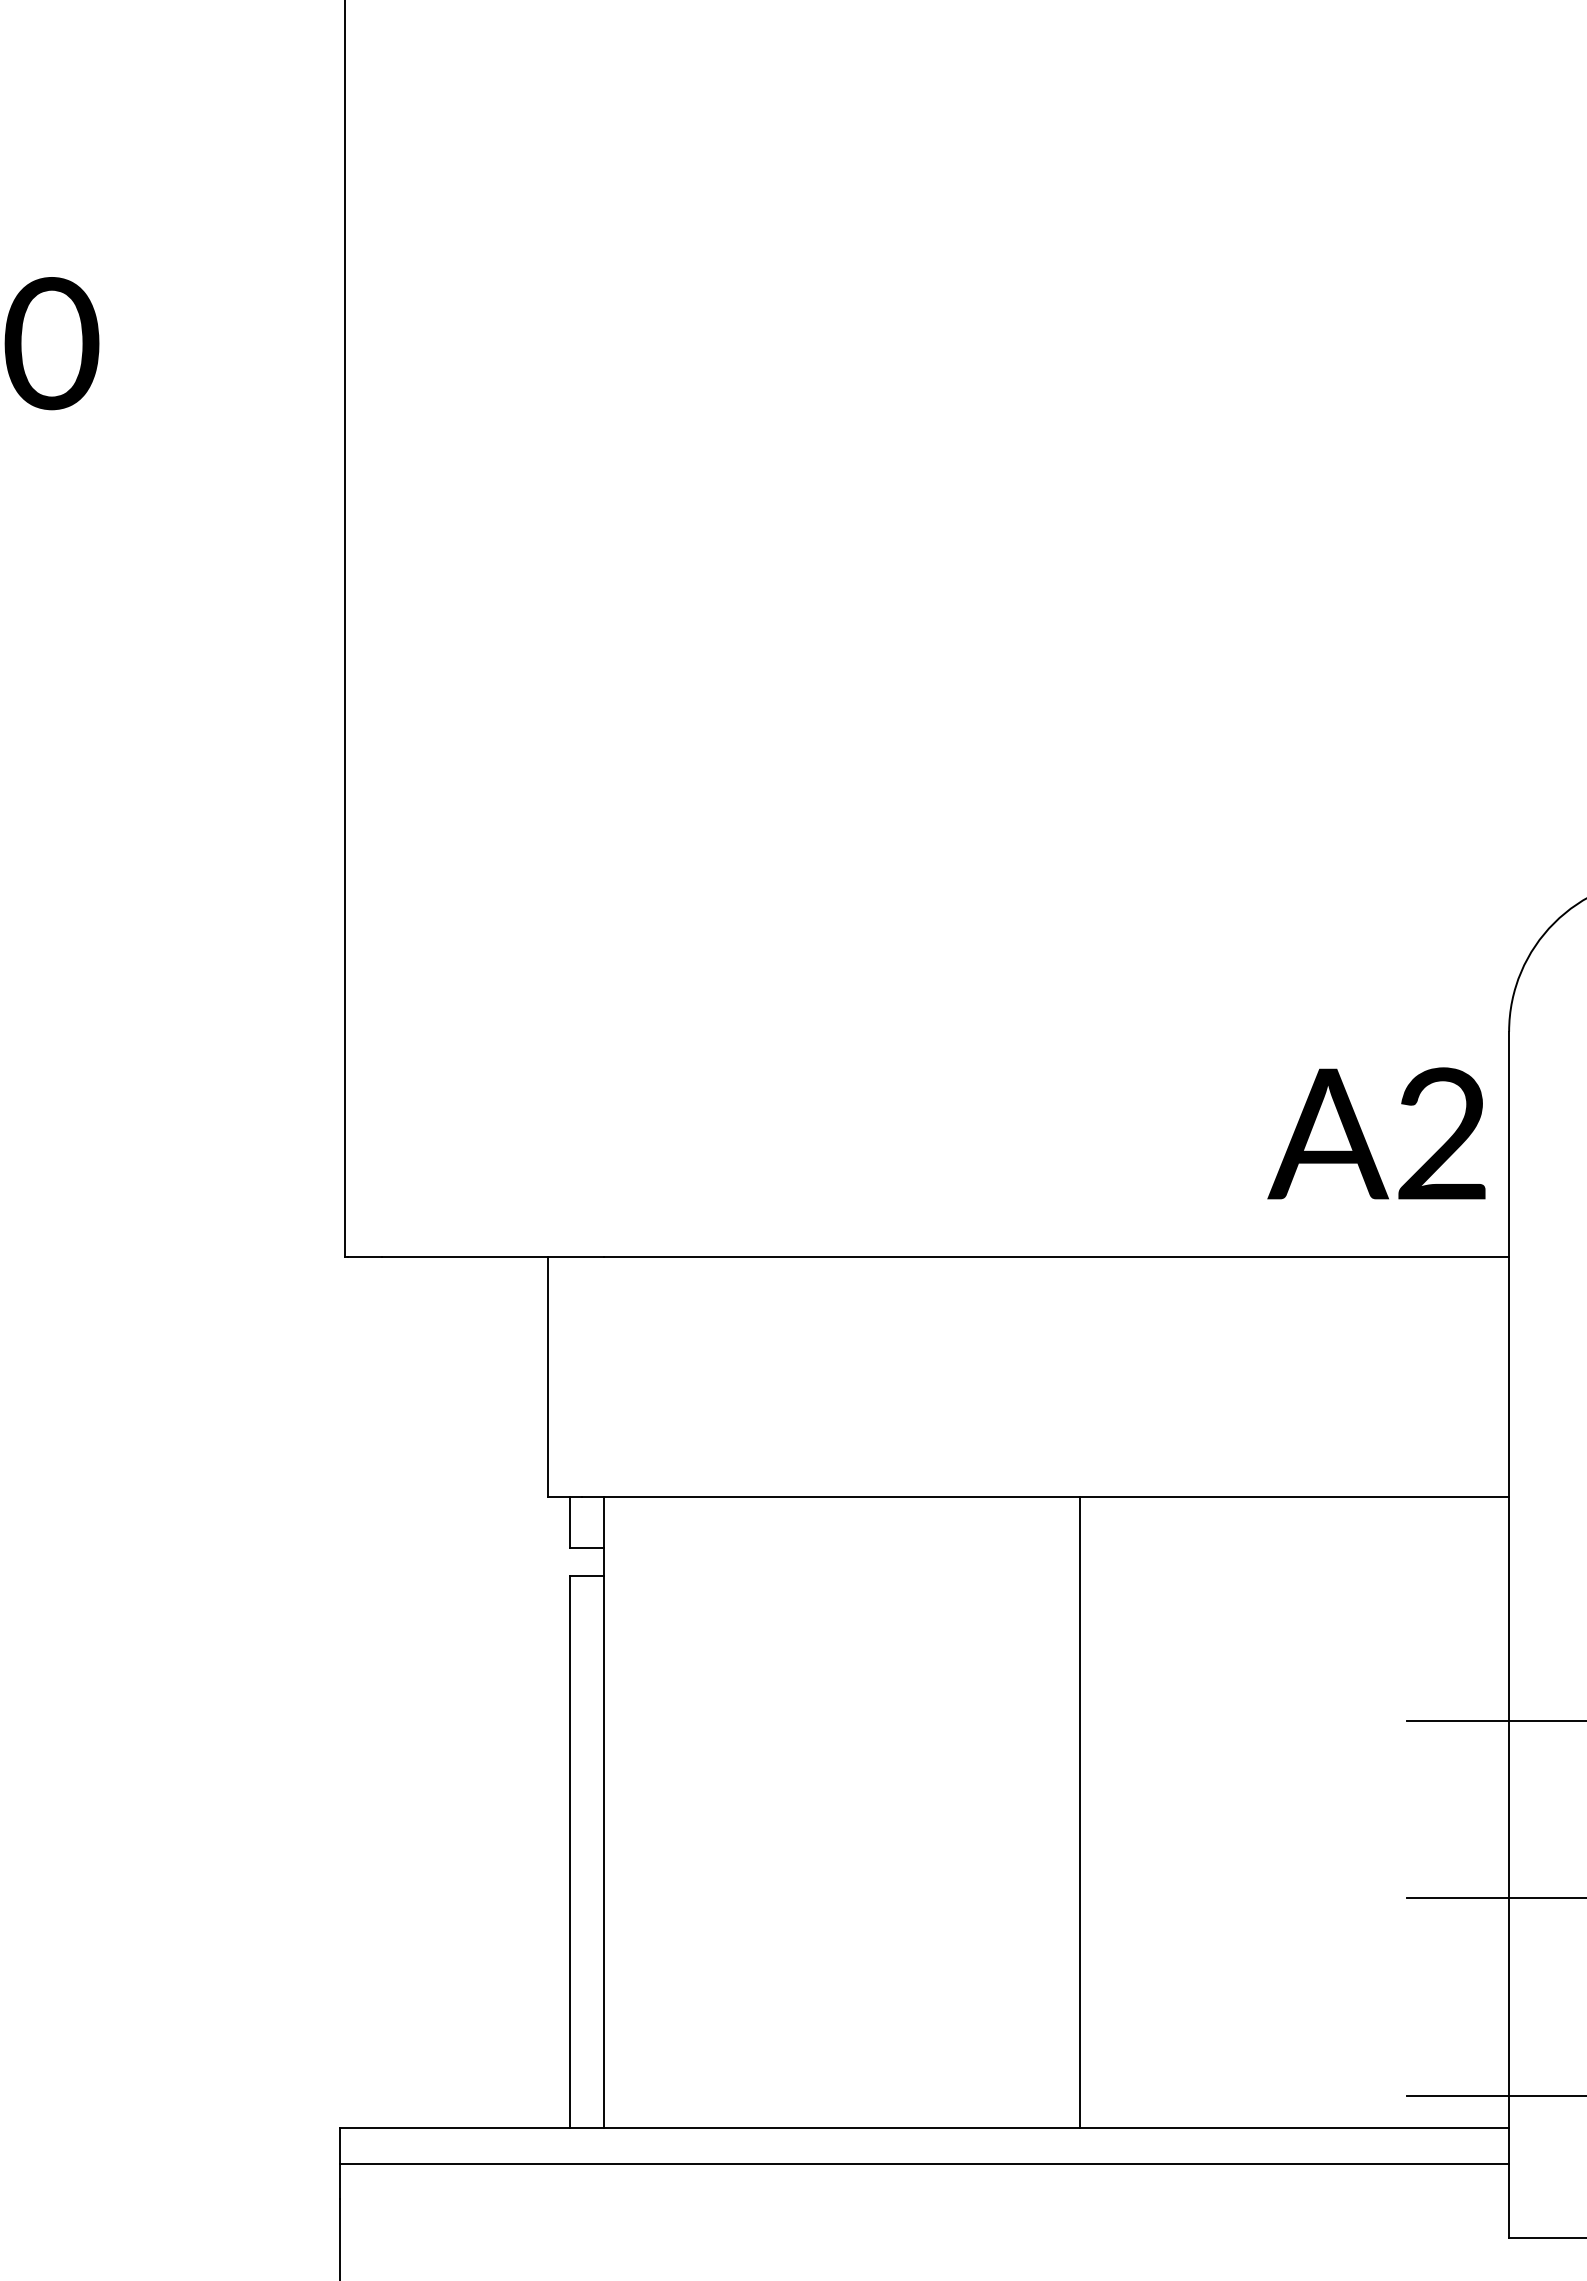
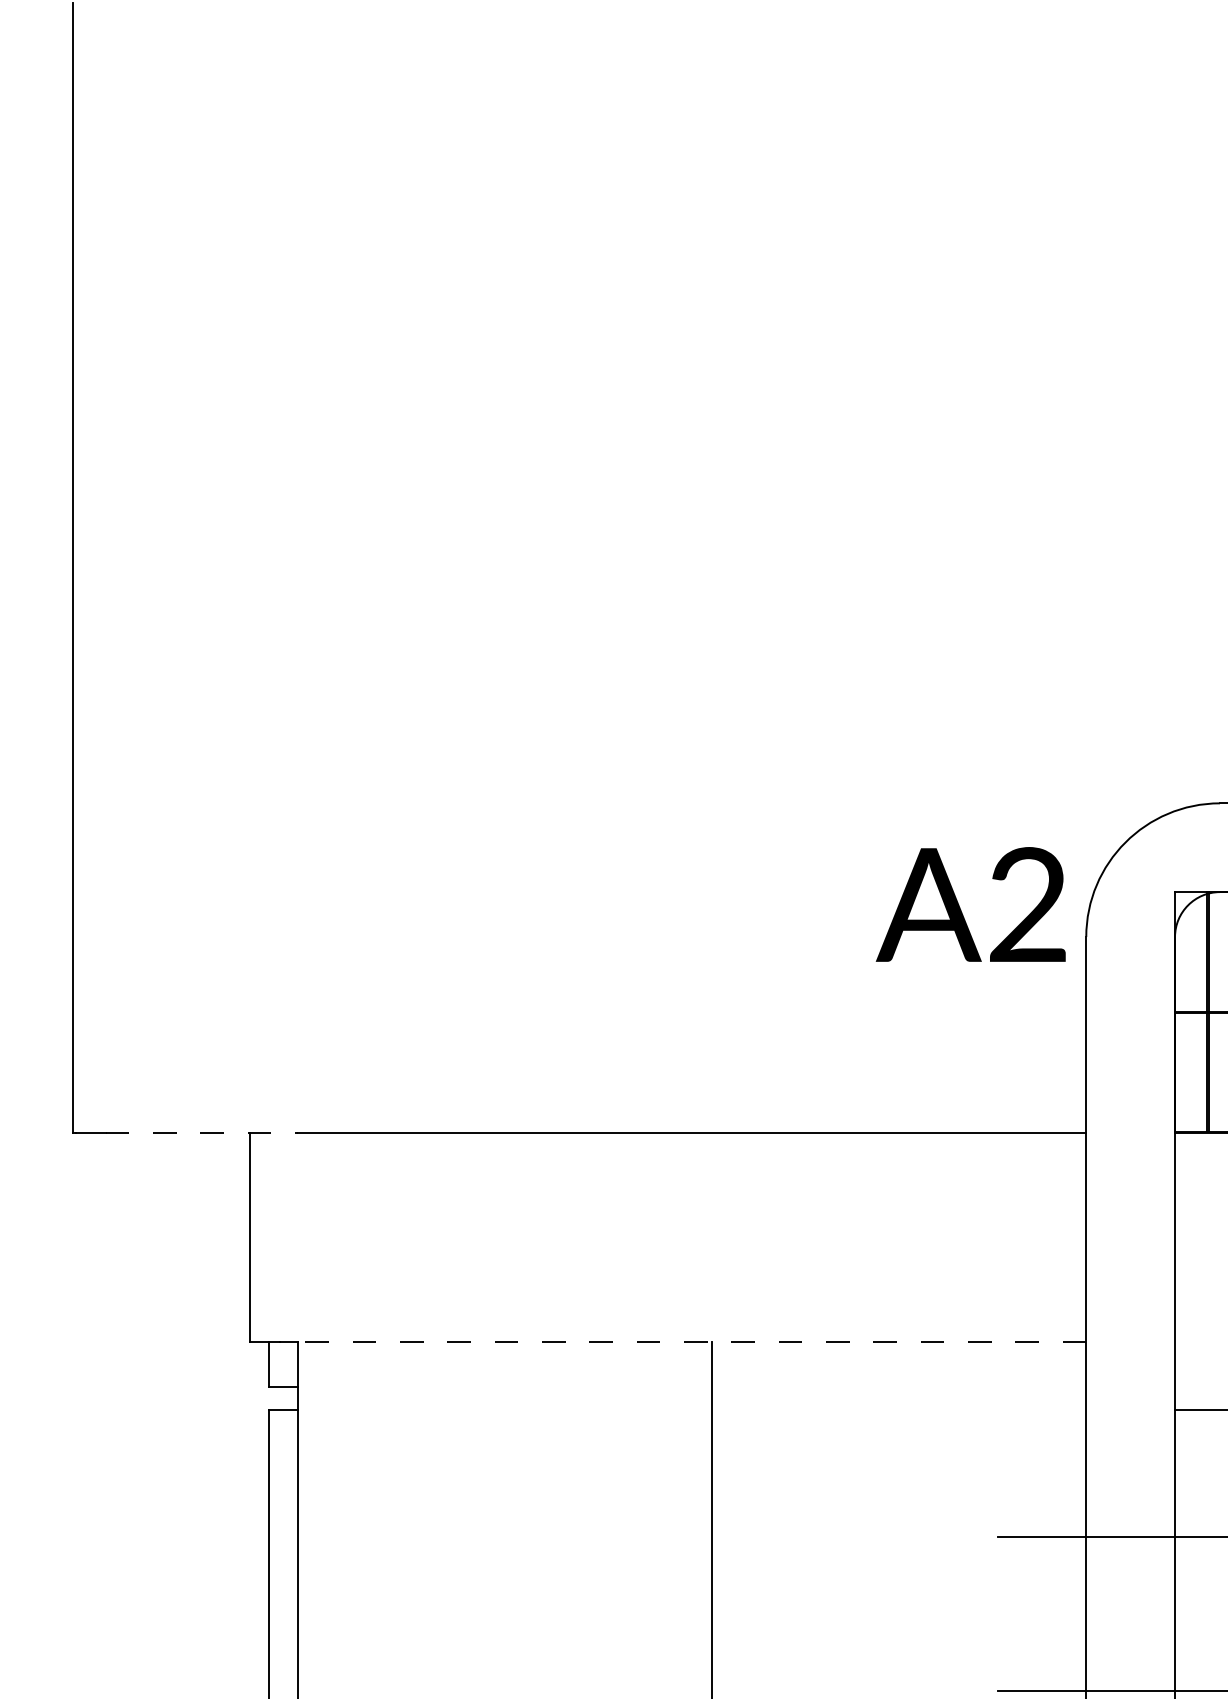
text: (1376, 1133) -> (970, 904), moved
line: (493, 1257) -> (202, 1133), solid -> dashed
line: (1056, 1496) -> (692, 1341), solid -> dashed

